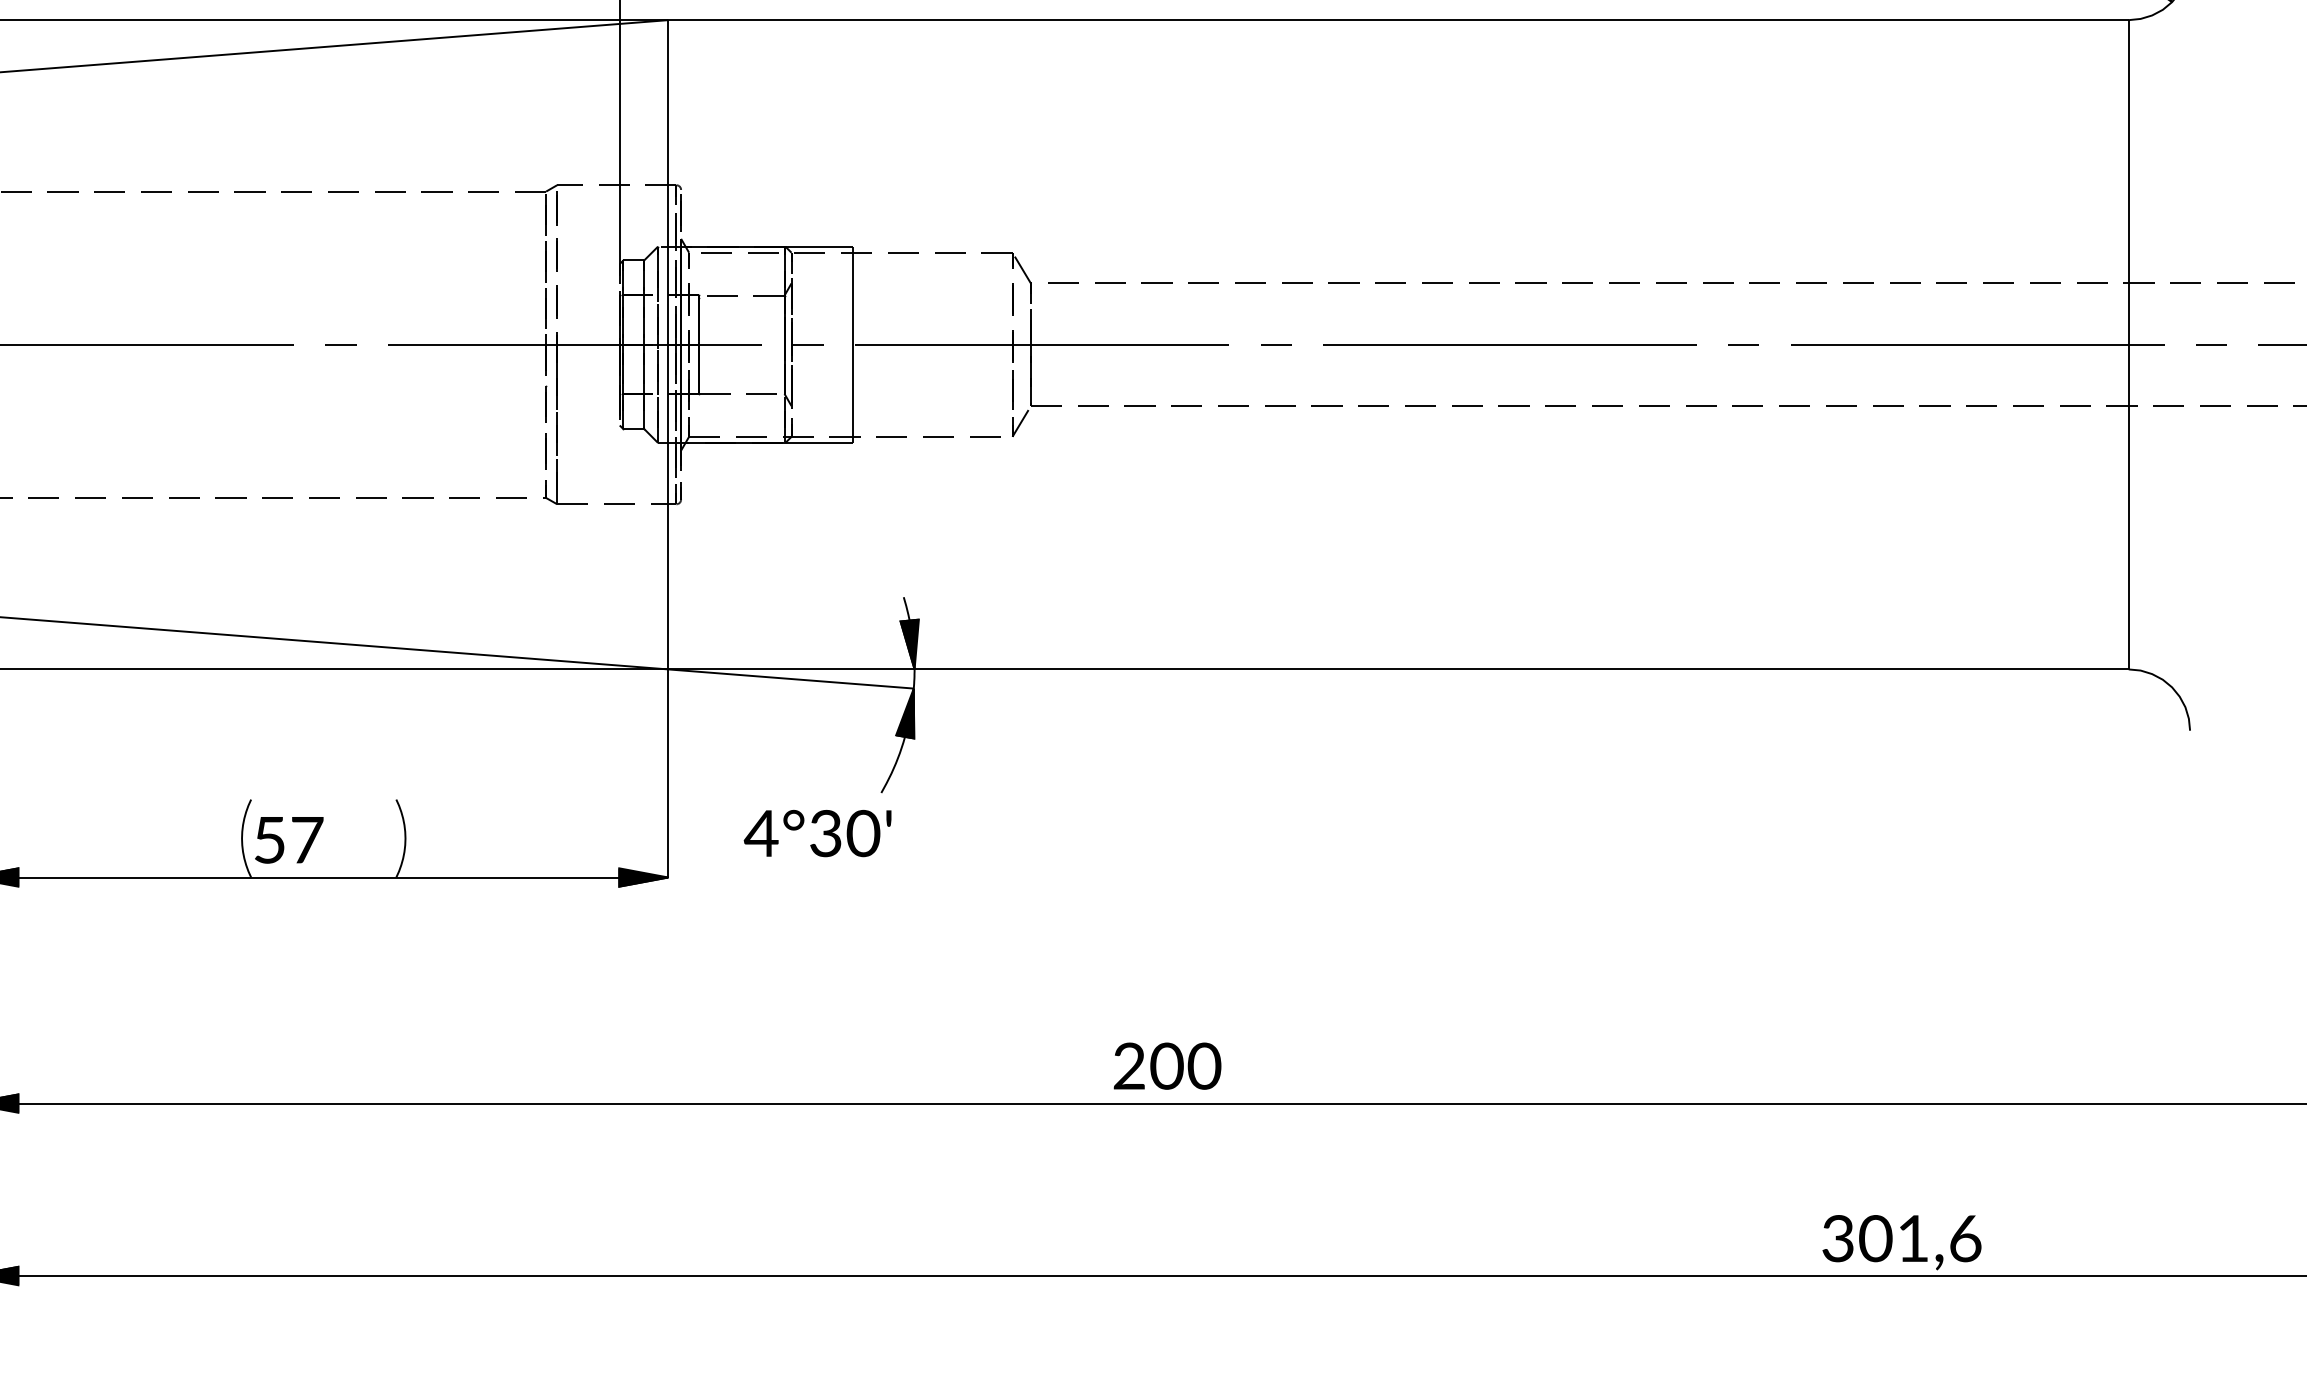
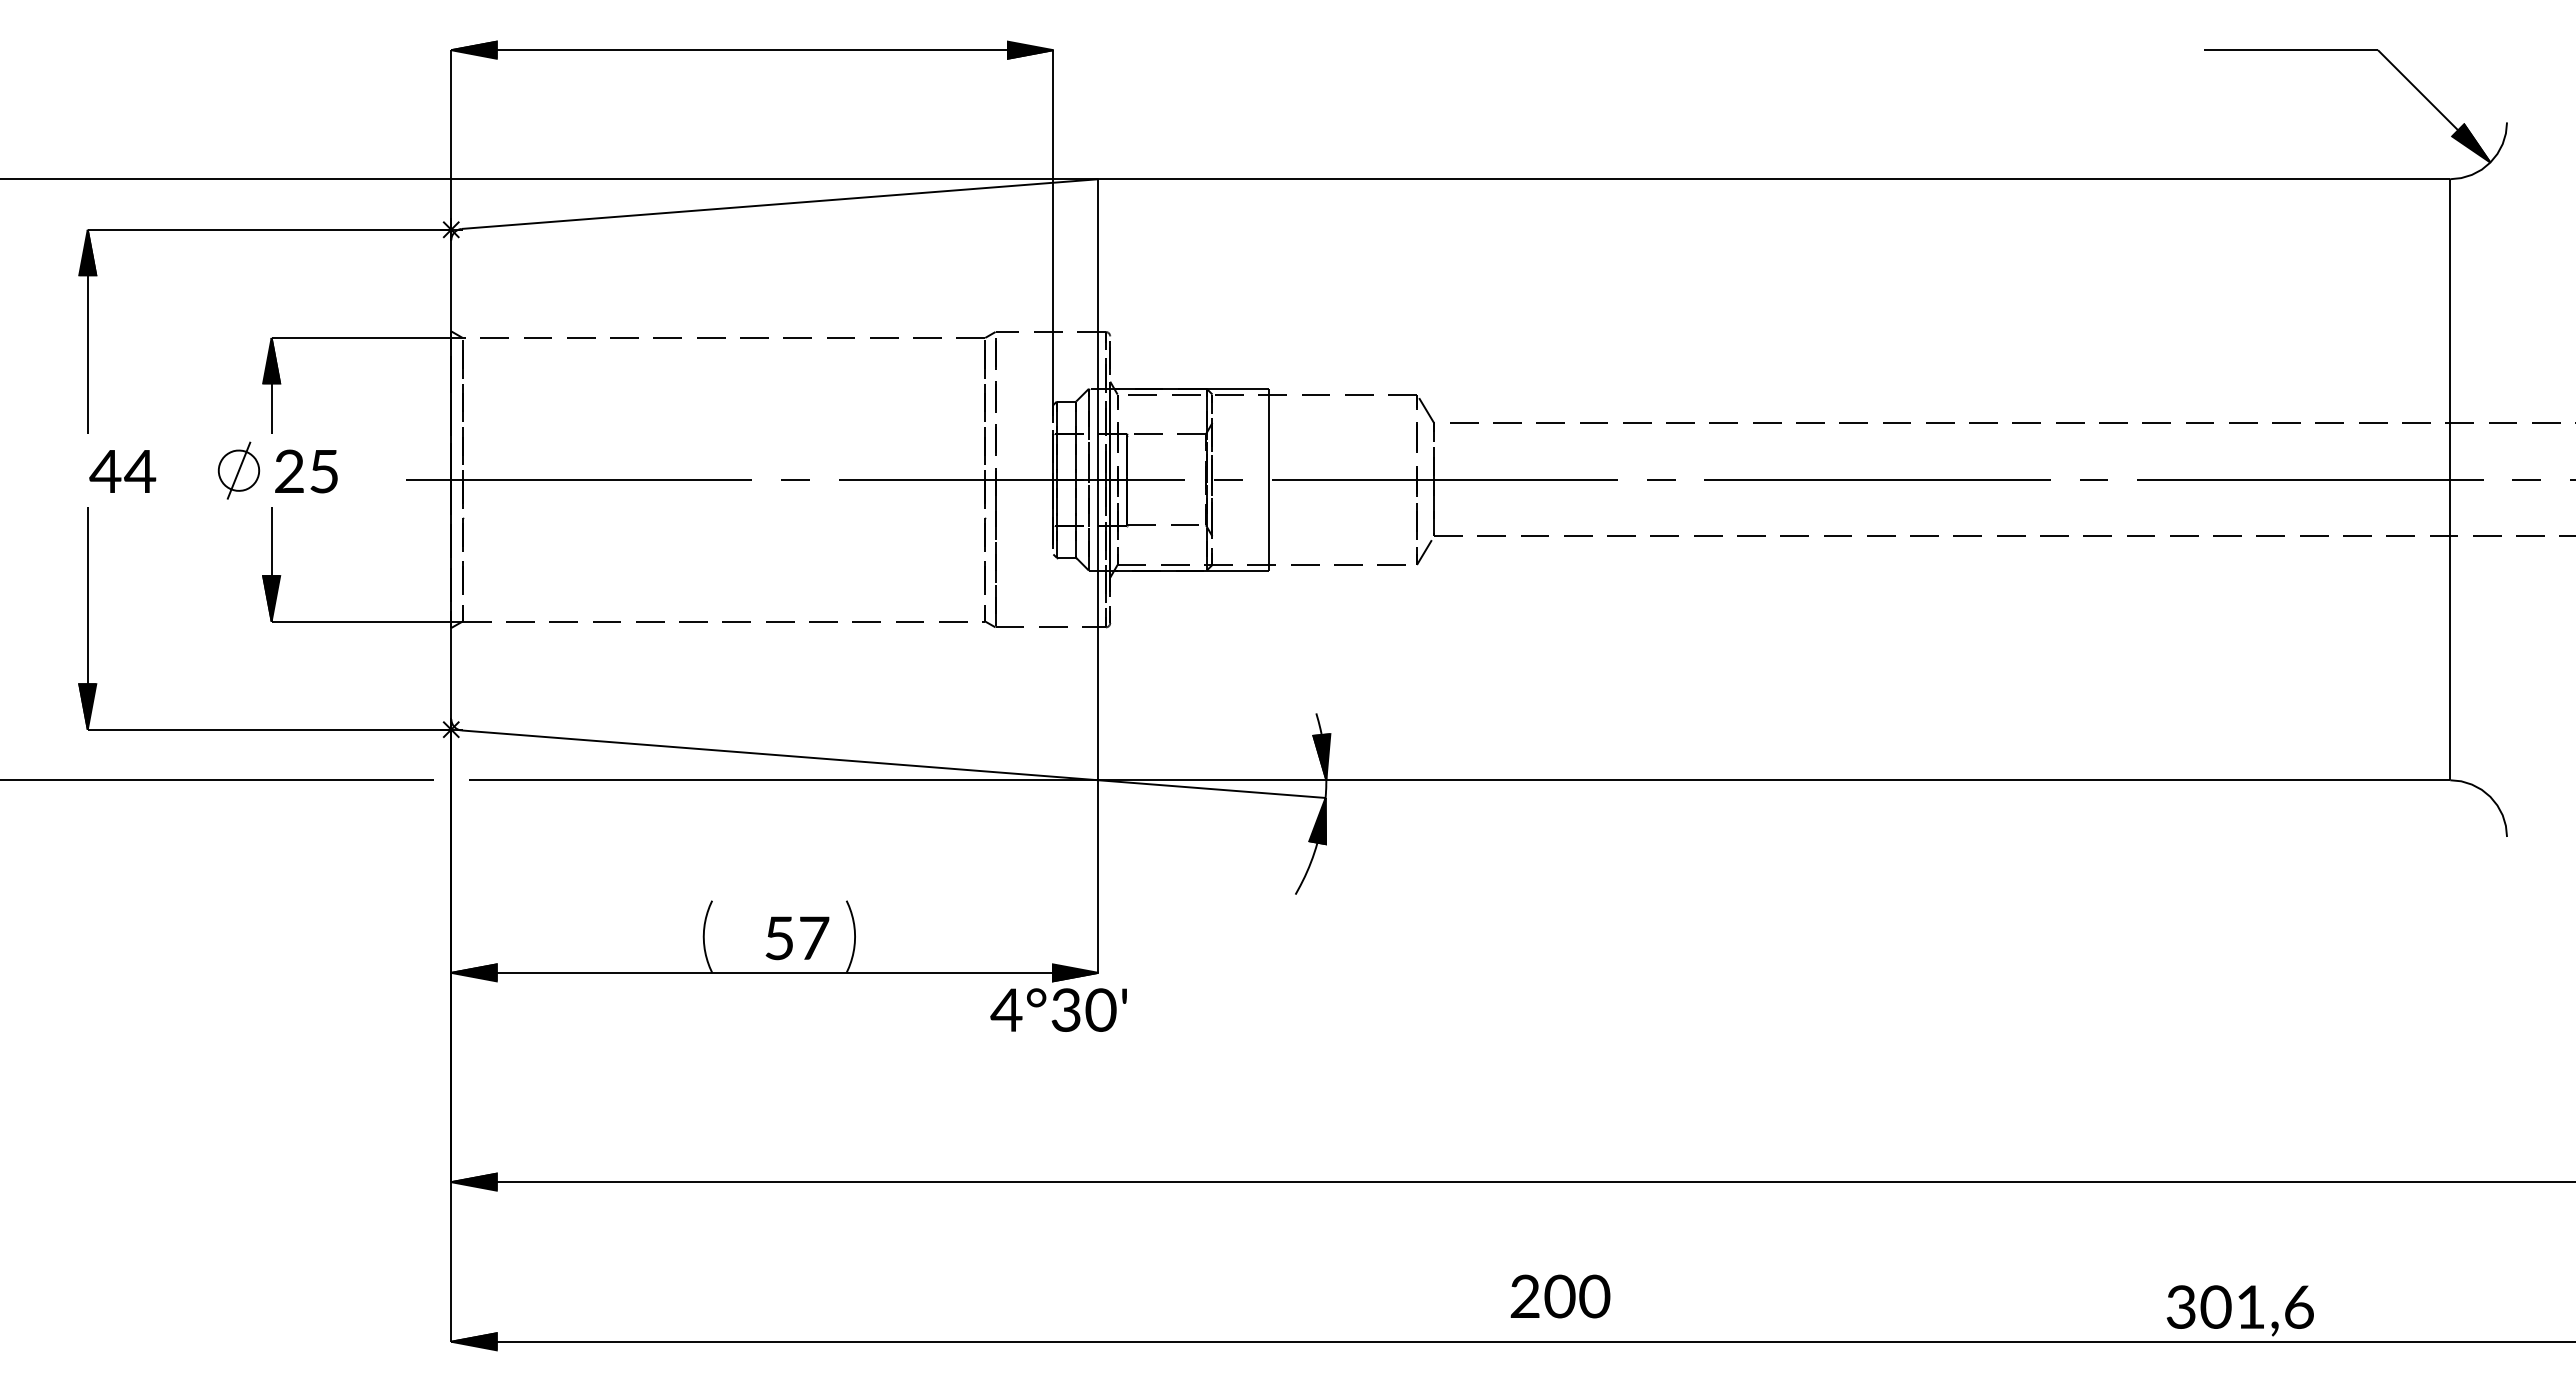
text: (817, 832) -> (1058, 1009), moved
text: (289, 840) -> (797, 938), moved
text: (1167, 1066) -> (1560, 1296), moved

